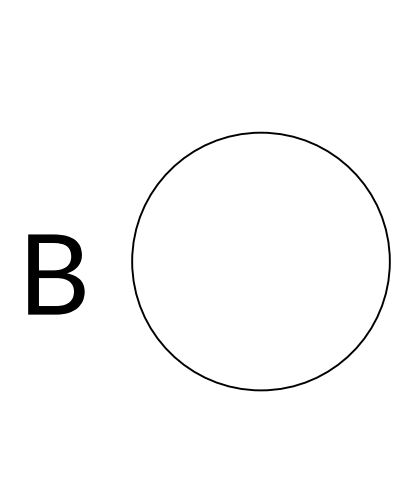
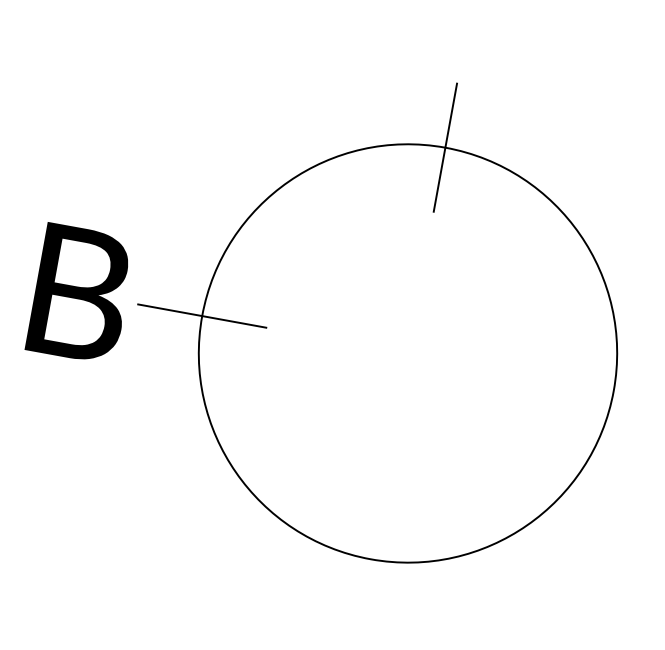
line: (260, 132) -> (444, 147), added
line: (132, 261) -> (202, 316), added
text: (56, 274) -> (81, 294), moved

